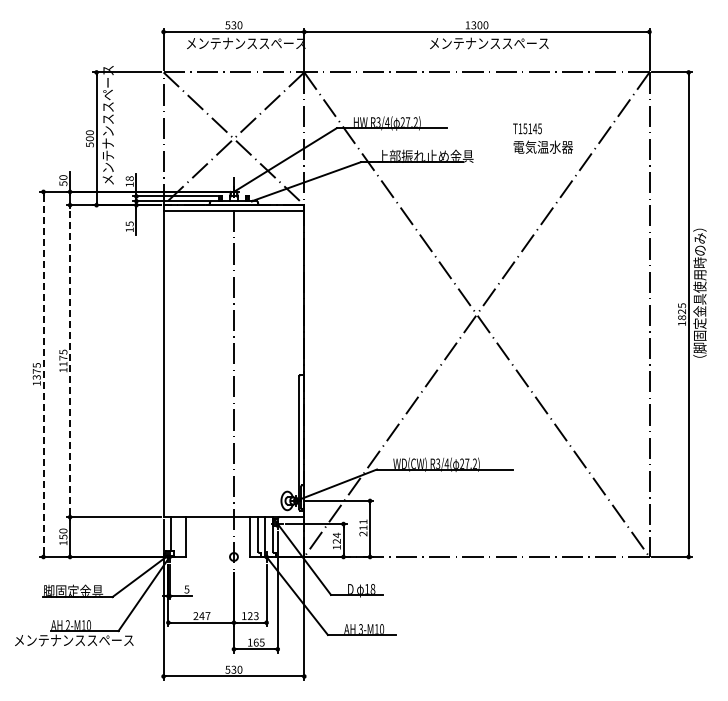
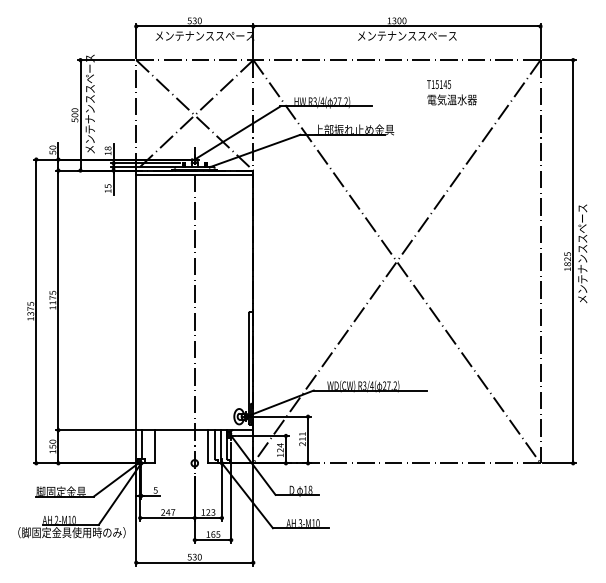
text: (542, 138) -> (451, 92), moved
text: (699, 296) -> (582, 246), （脚固定金具使用時のみ） -> メンテナンススペース
line: (70, 360) -> (58, 299), dashed -> solid
line: (43, 374) -> (36, 311), dashed -> solid
text: (82, 639) -> (68, 531), メンテナンススペース -> （脚固定金具使用時のみ）

